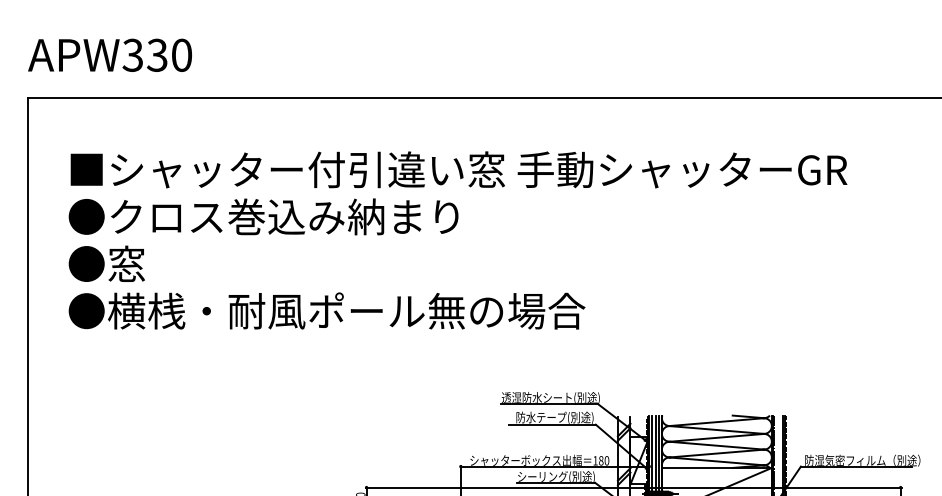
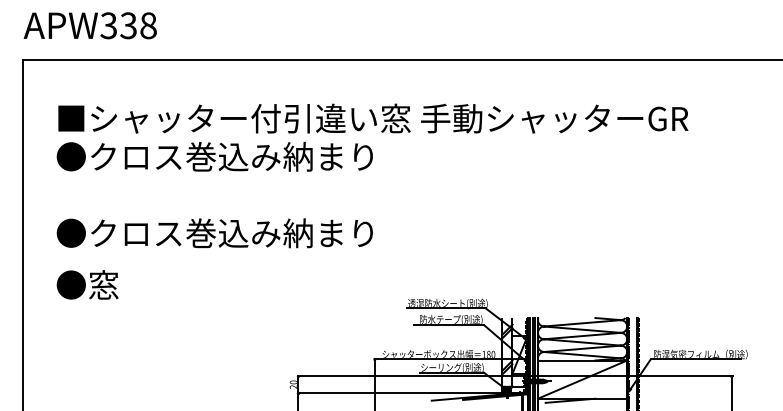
text: (181, 55) -> (148, 25), APW330 -> APW338
text: (106, 263) -> (87, 284), moved
text: (345, 311) -> (281, 233), ●横桟・耐風ポール無の場合 -> ●クロス巻込み納まり

